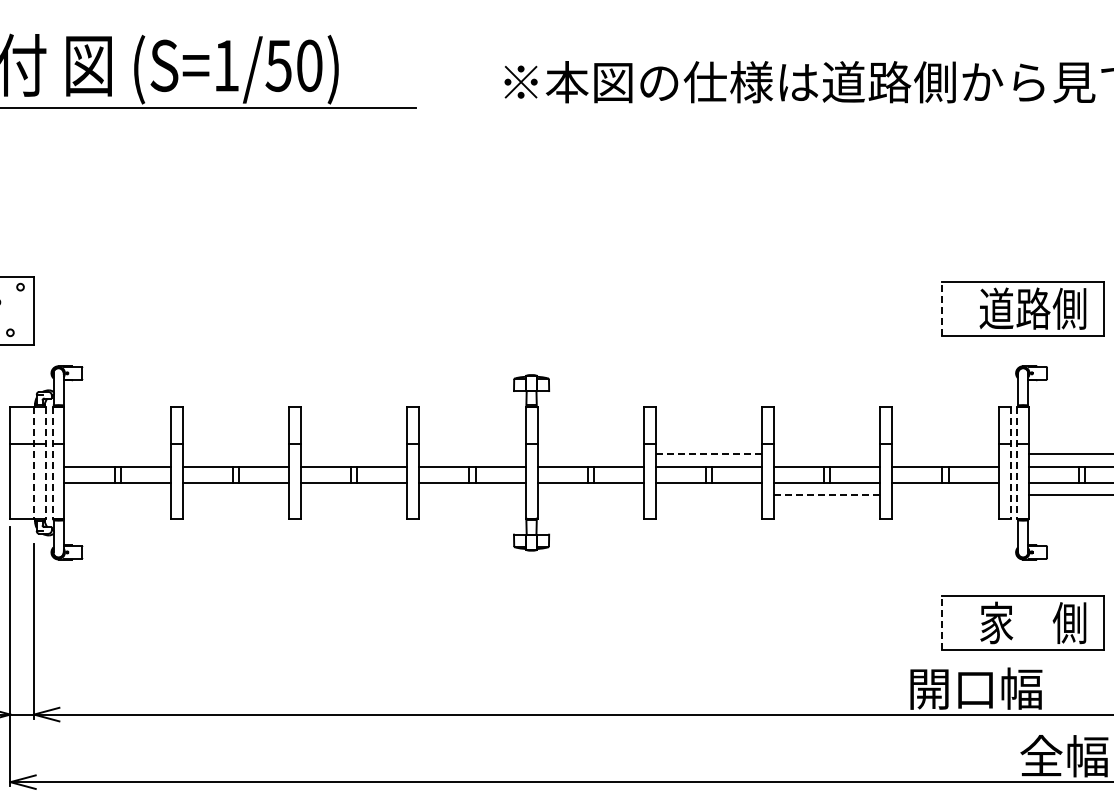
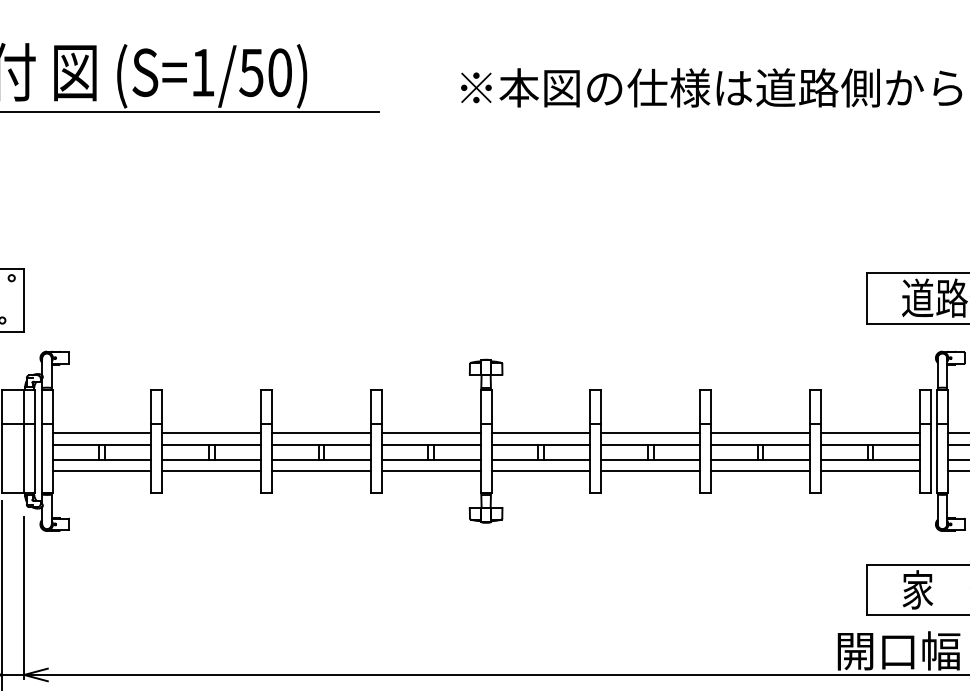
line: (942, 308) -> (867, 297), dashed -> solid
line: (117, 454) -> (101, 433), added
line: (235, 454) -> (211, 433), added
line: (353, 454) -> (320, 433), added
line: (472, 454) -> (431, 433), added
line: (590, 454) -> (540, 433), added
line: (708, 454) -> (650, 433), dashed -> solid
line: (827, 454) -> (760, 433), added
line: (945, 454) -> (870, 433), added
line: (34, 462) -> (24, 440), dashed -> solid
line: (45, 462) -> (34, 440), dashed -> solid
line: (52, 462) -> (41, 440), dashed -> solid
line: (1010, 462) -> (930, 440), dashed -> solid
line: (1017, 462) -> (937, 440), dashed -> solid
line: (117, 494) -> (101, 470), added
line: (235, 494) -> (211, 470), added
line: (353, 494) -> (320, 470), added
line: (472, 494) -> (431, 470), added
line: (590, 494) -> (540, 470), added
line: (708, 494) -> (650, 470), added
line: (826, 494) -> (759, 470), dashed -> solid
line: (945, 494) -> (870, 470), added
line: (942, 622) -> (867, 589), dashed -> solid

